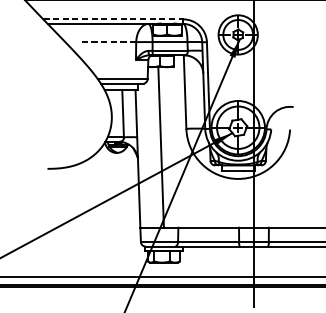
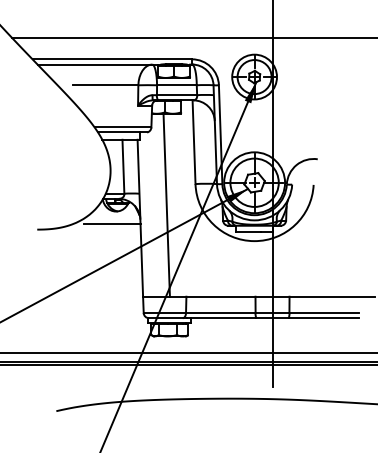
line: (113, 19) -> (112, 59), dashed -> solid
line: (107, 42) -> (105, 85), dashed -> solid
line: (113, 164) -> (112, 224), added

